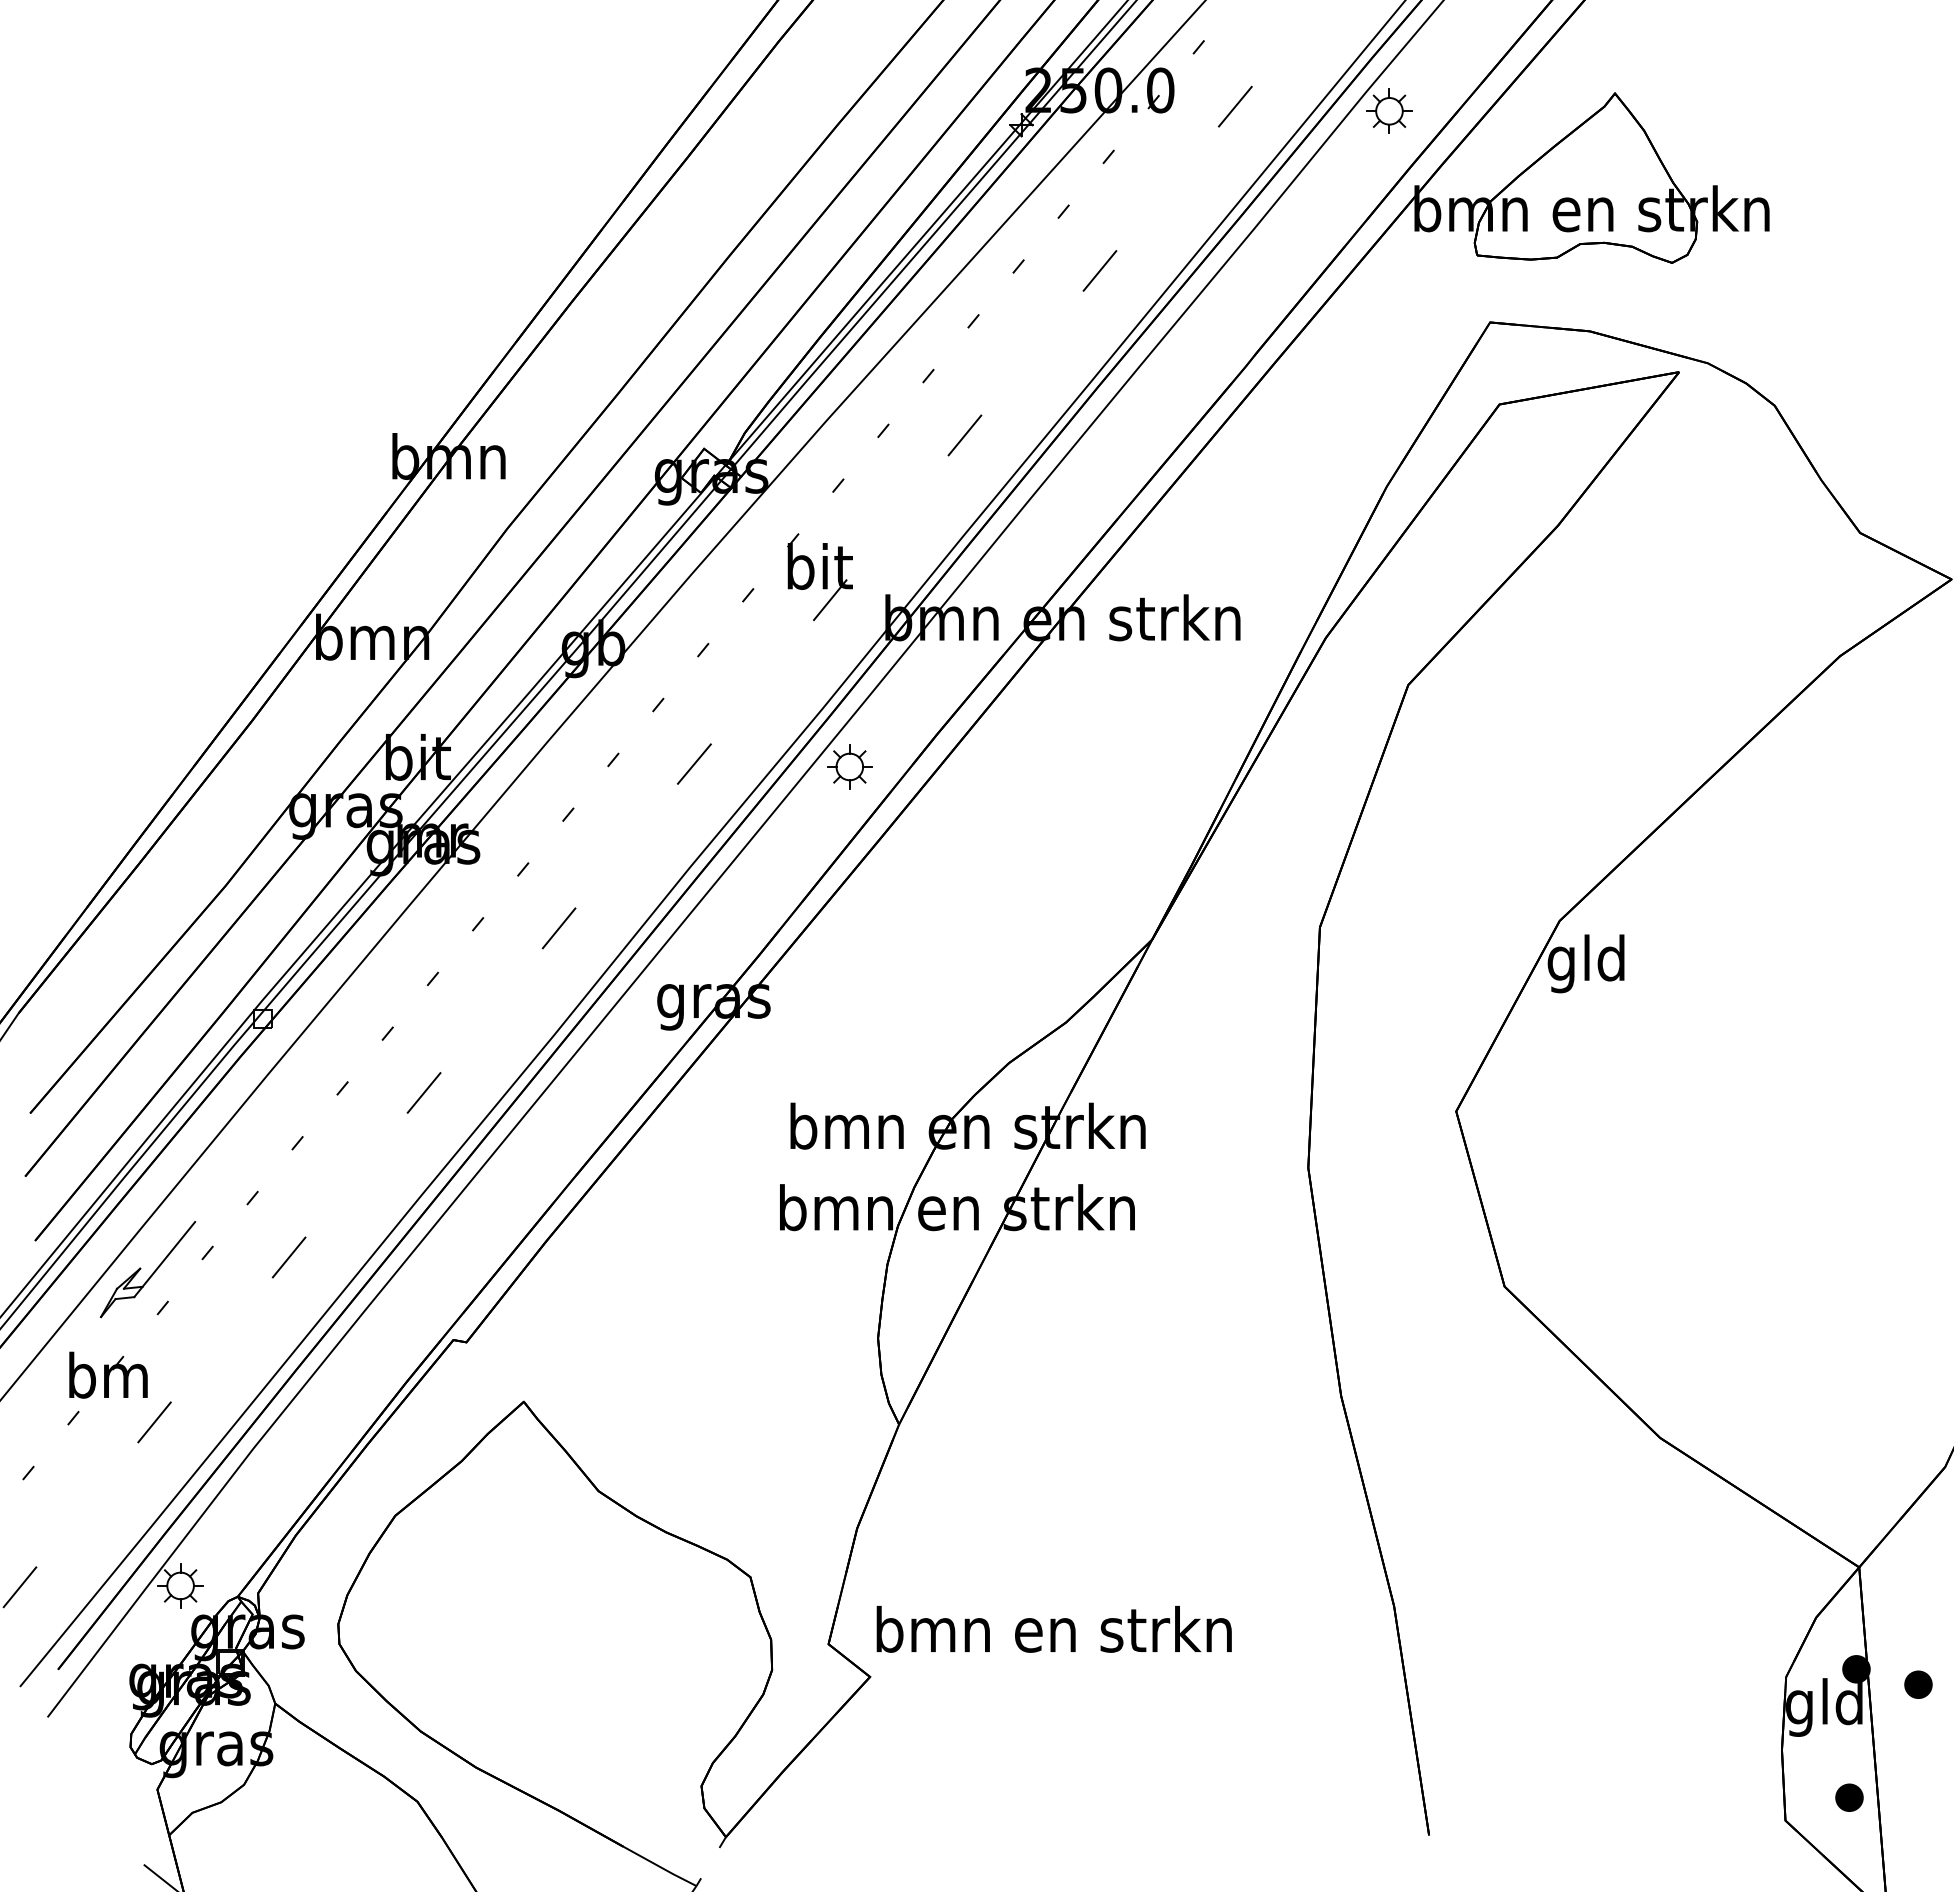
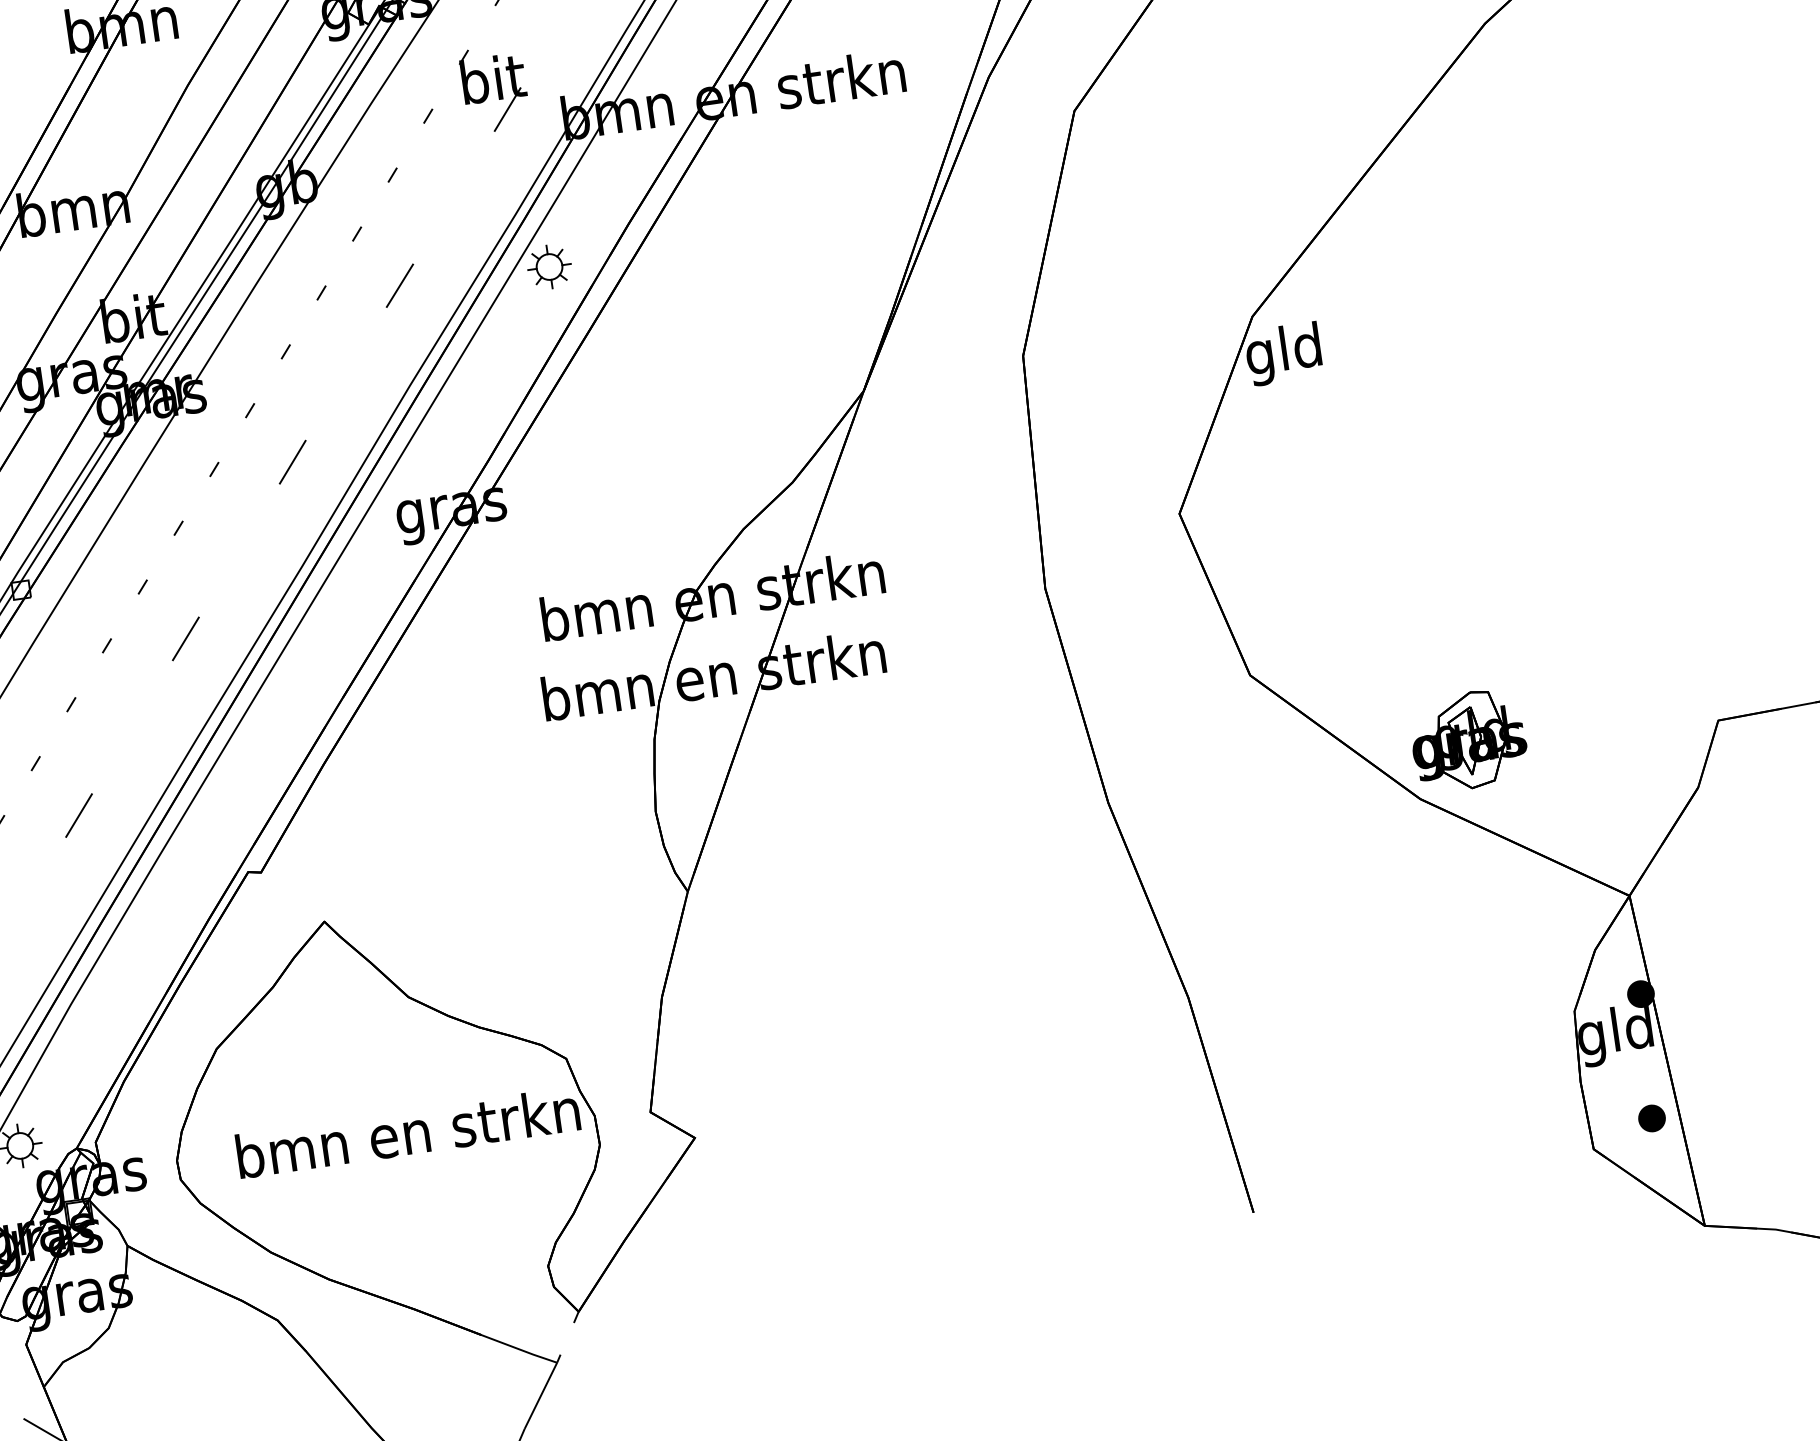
part: (1718, 1385) -> (1469, 740), added
text: (1053, 1629) -> (407, 1132), moved
part: (1918, 1684) -> (1702, 1000), removed

